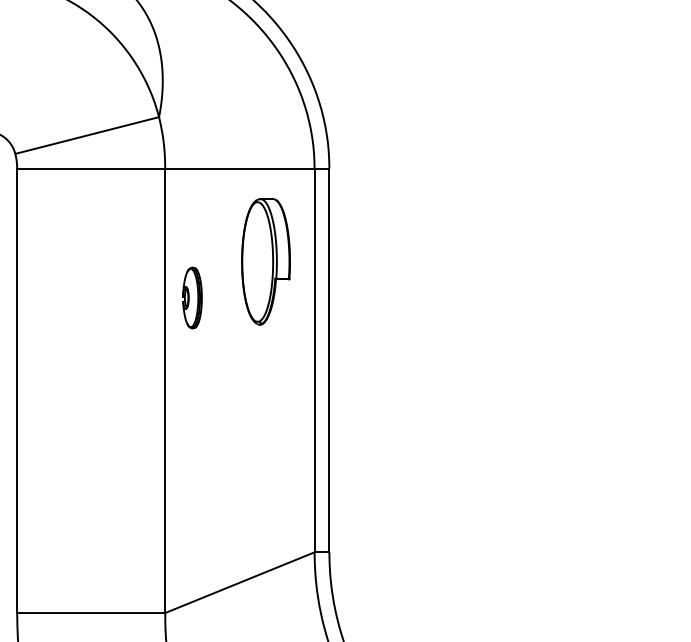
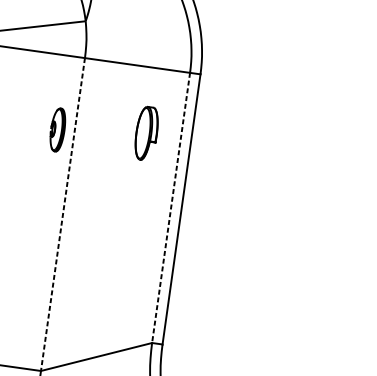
part: (265, 261) -> (146, 133), size x0.6
part: (192, 297) -> (57, 129), moved
line: (314, 360) -> (171, 207), solid -> dashed
line: (165, 391) -> (63, 215), solid -> dashed

